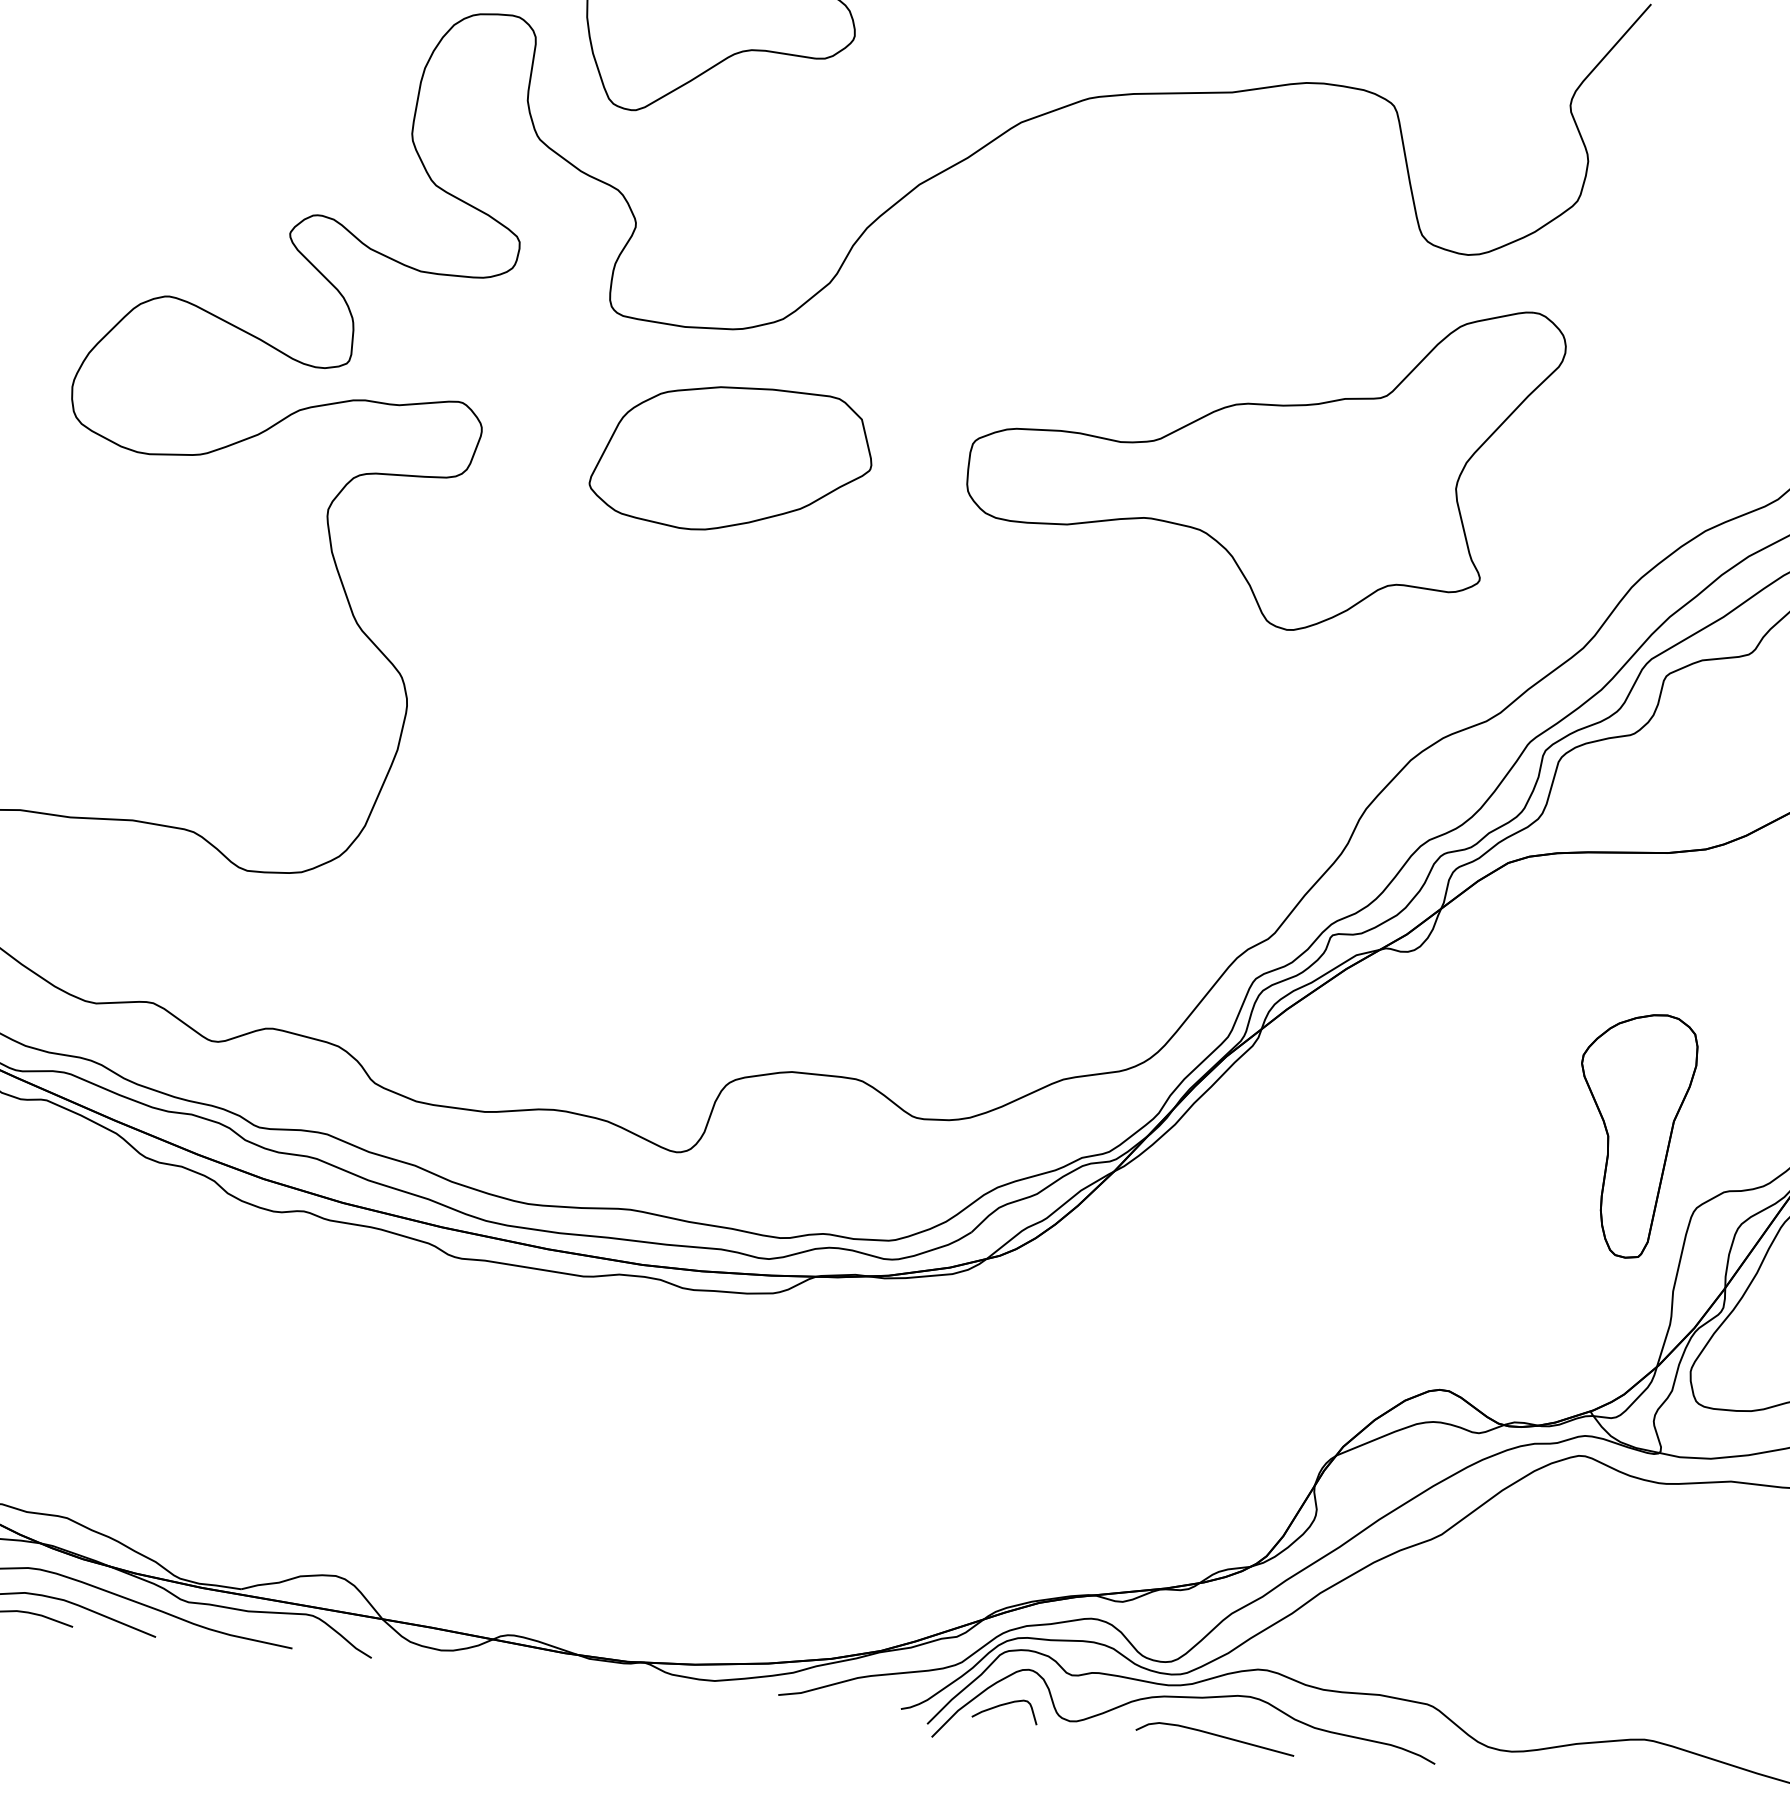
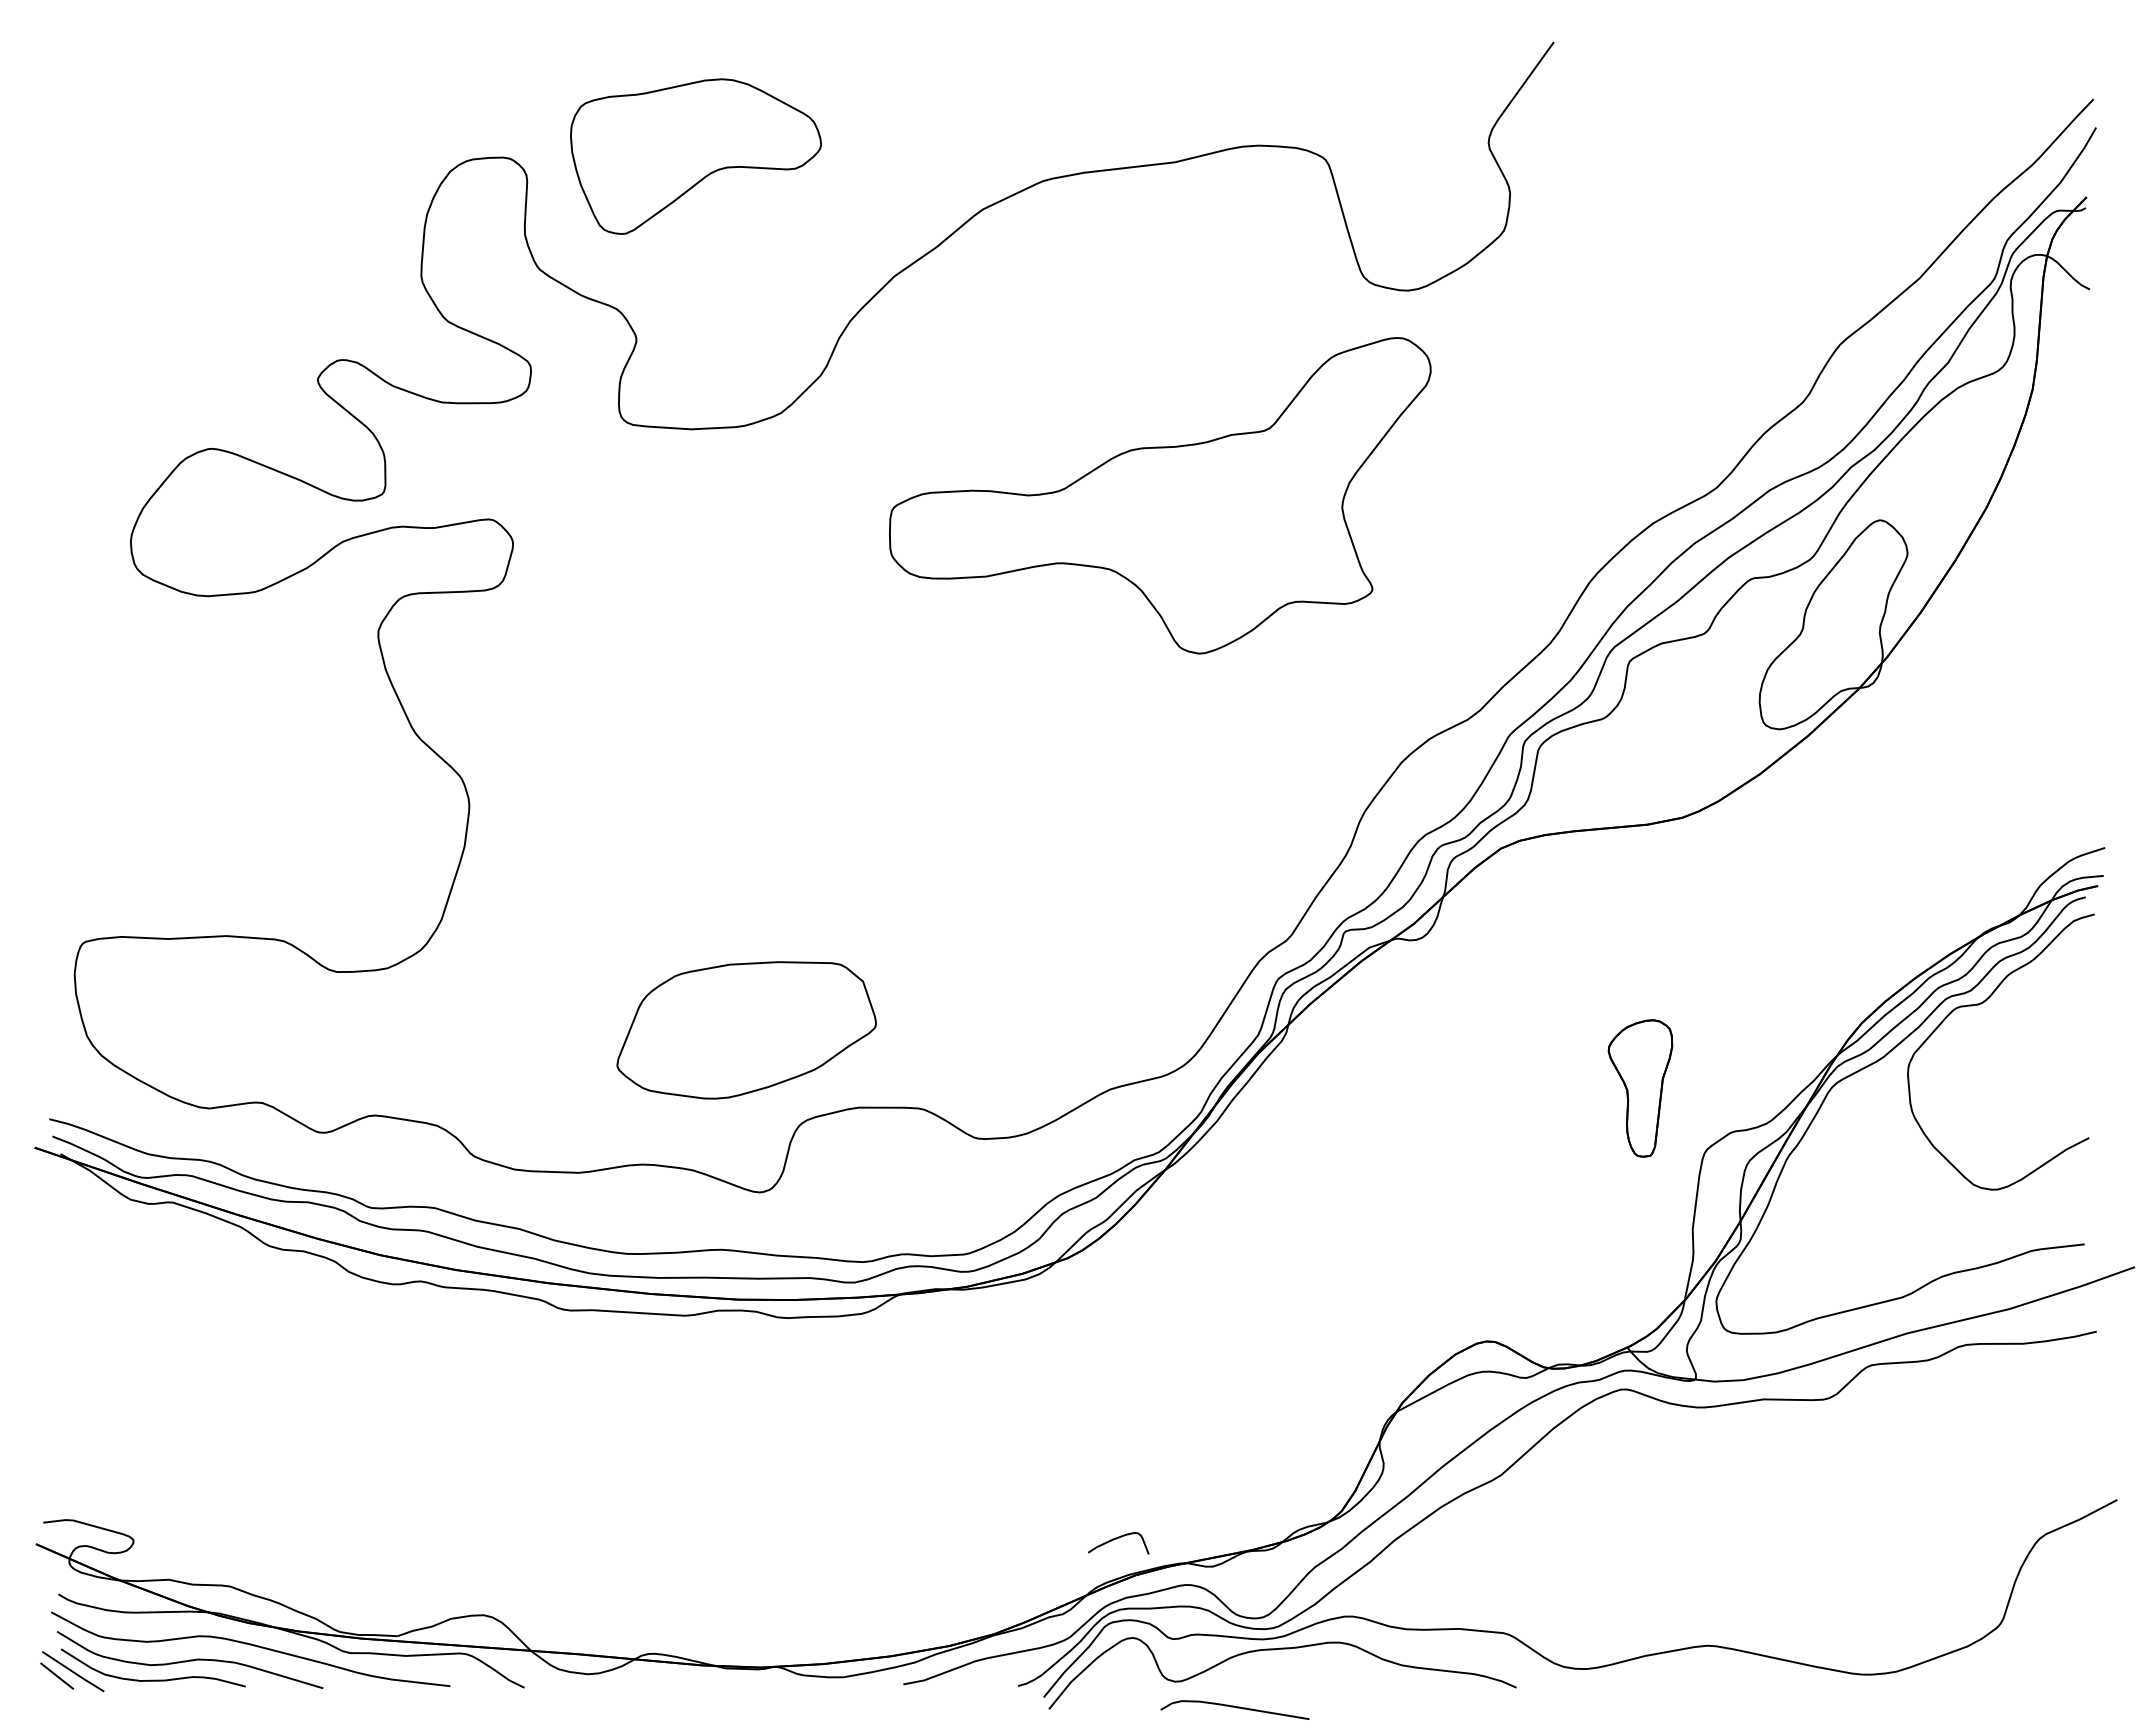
part: (1262, 456) -> (1160, 495), moved
part: (731, 459) -> (746, 1030), moved
part: (1632, 1135) -> (1640, 1088), size x0.6
curve: (1003, 1705) -> (1116, 1539), moved
curve: (1214, 1735) -> (1234, 1707), moved

